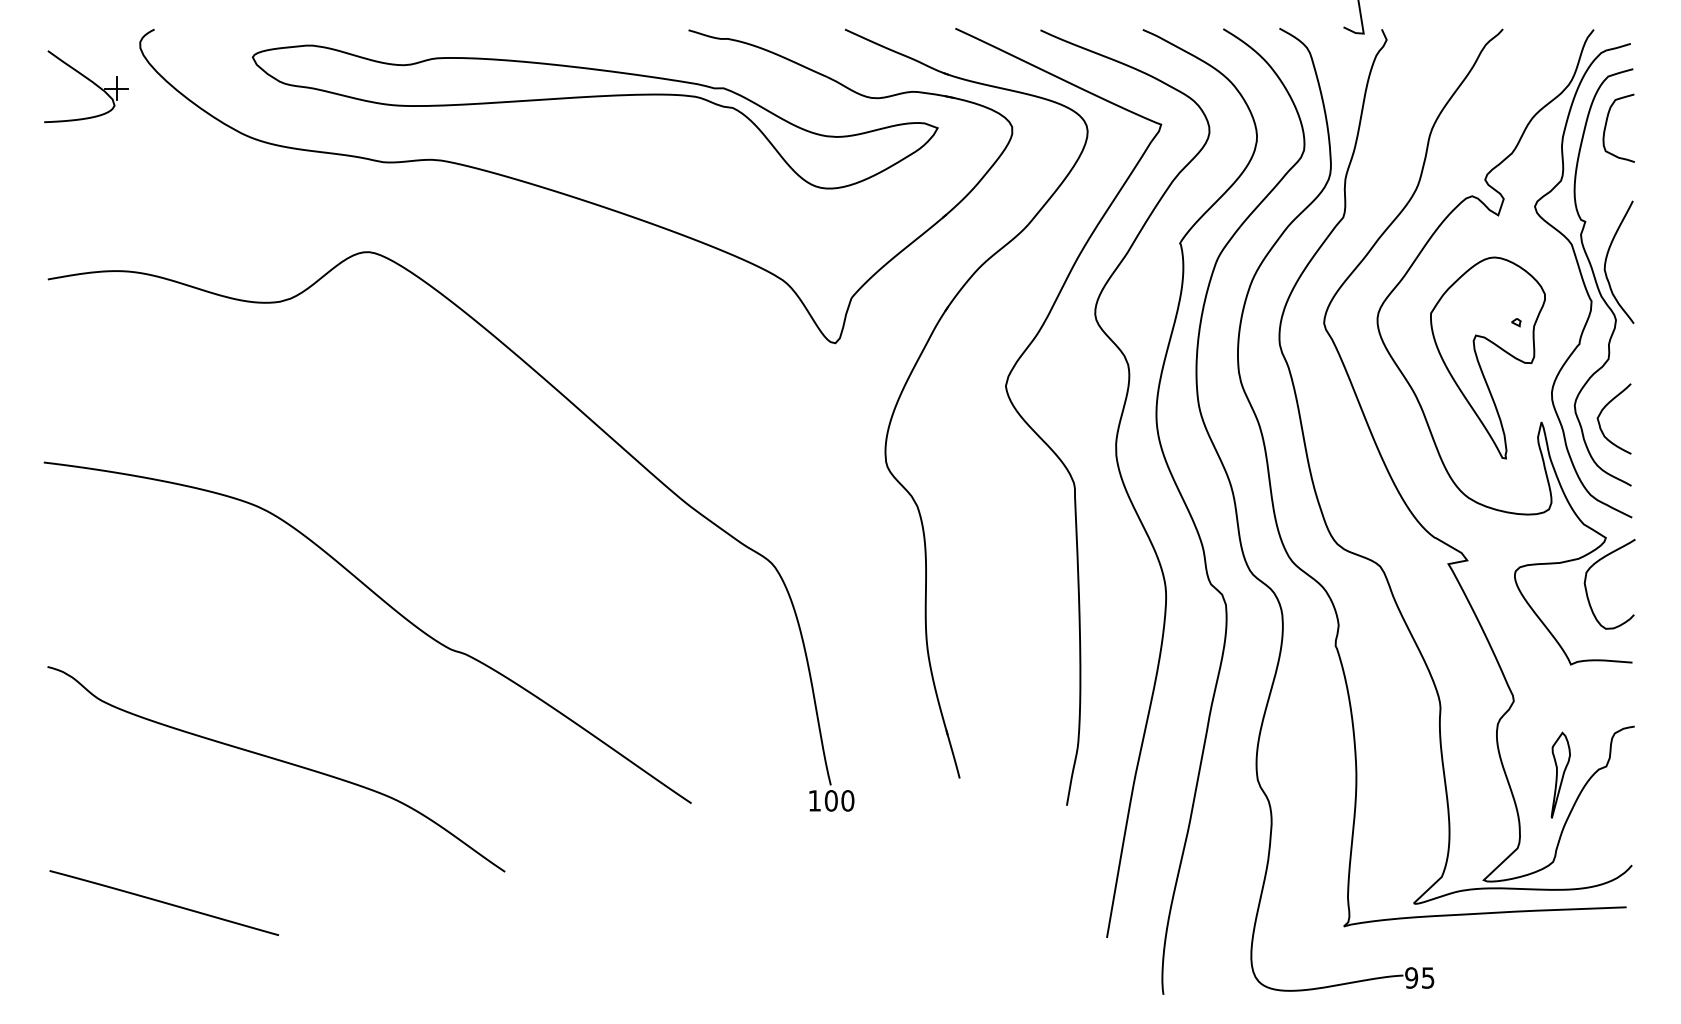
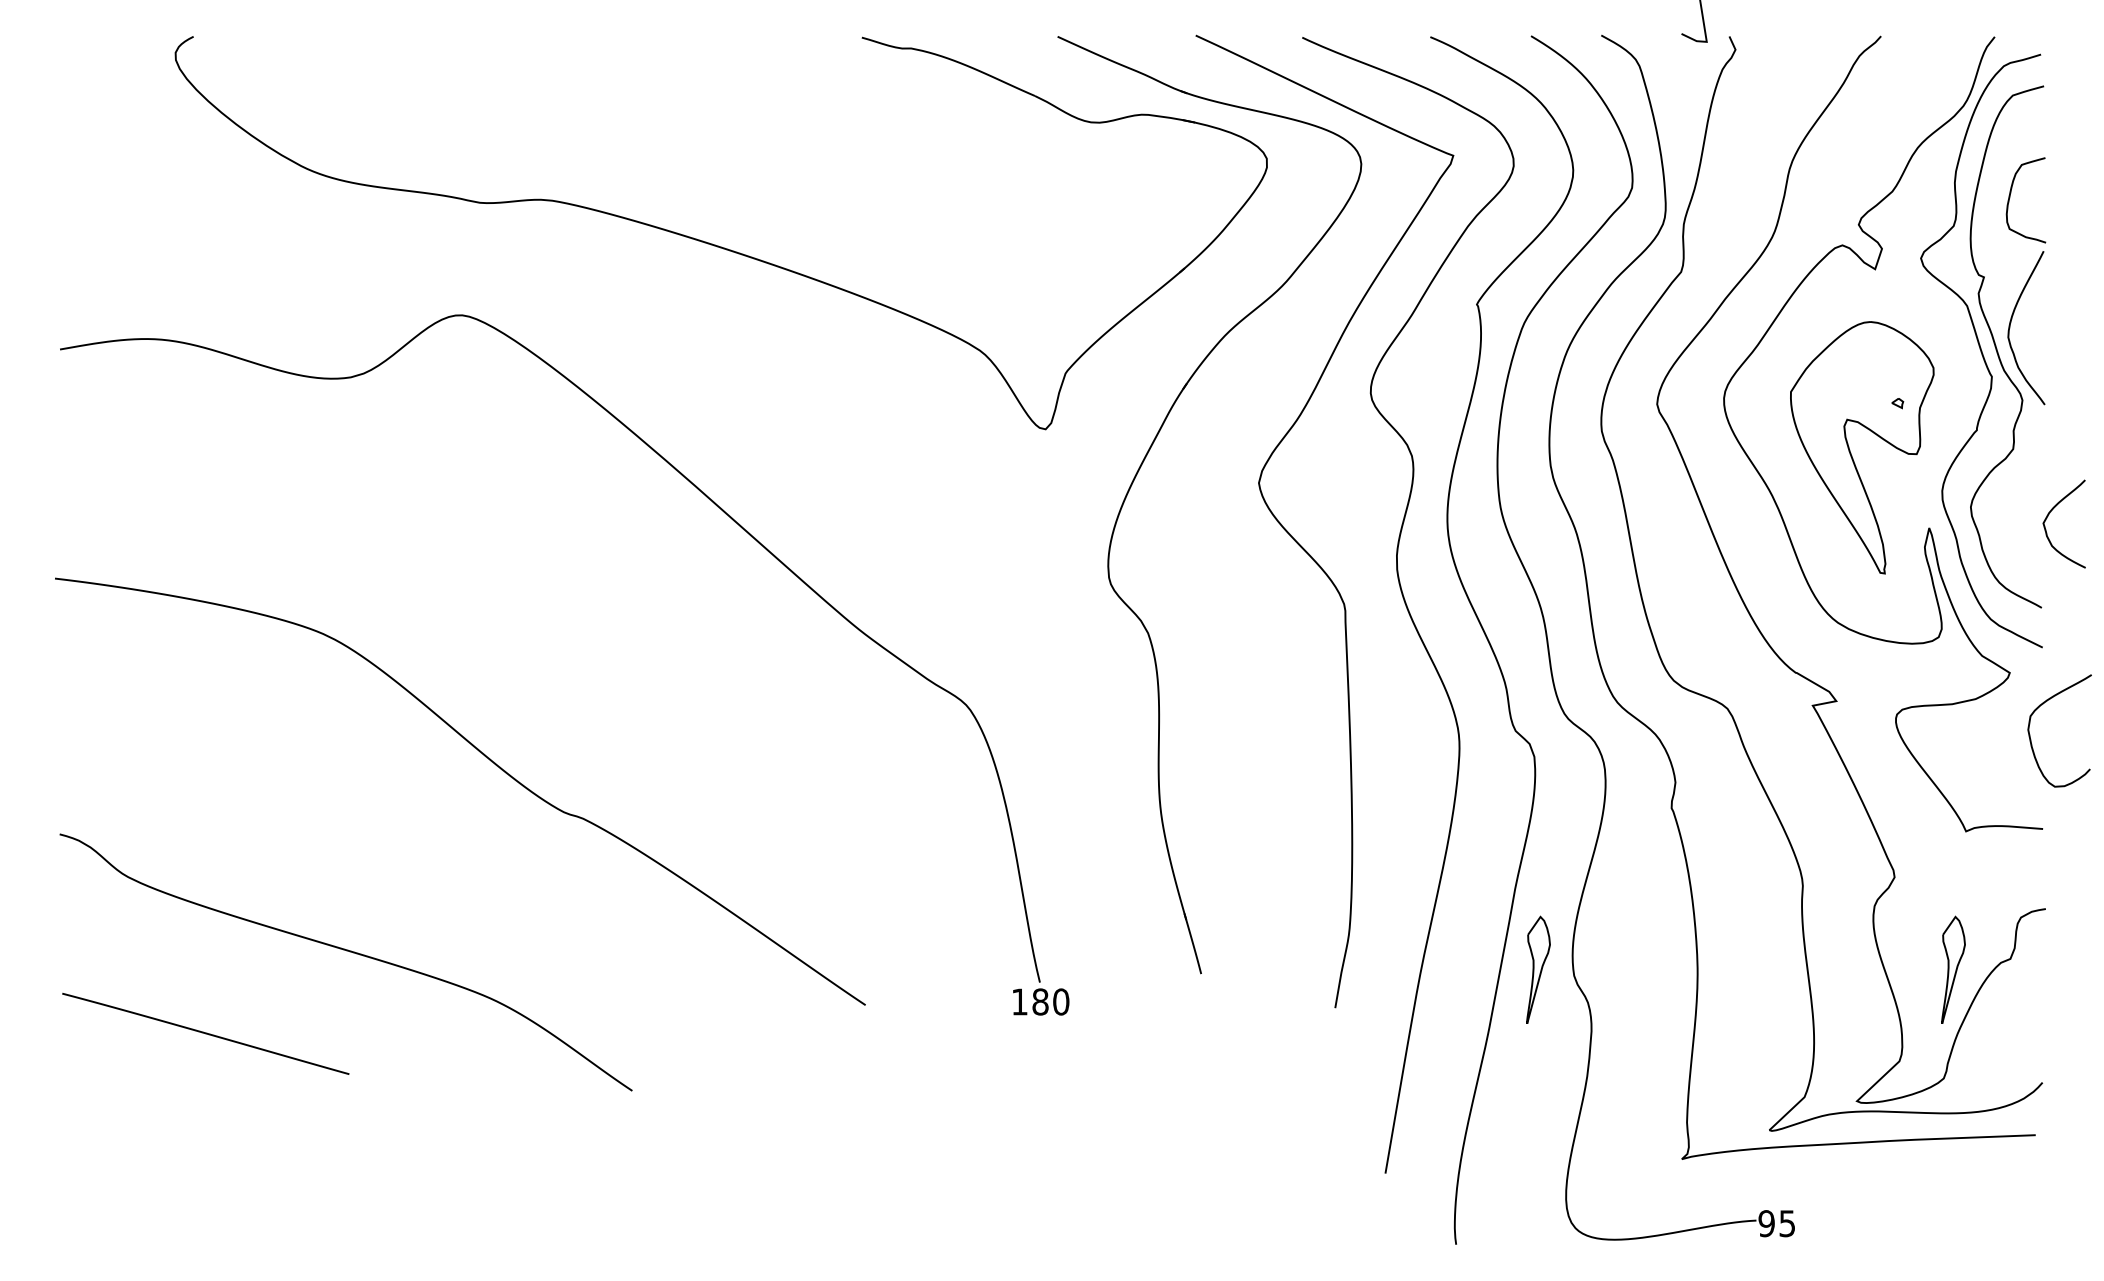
part: (89, 81) -> (112, 101), removed
part: (594, 97) -> (744, 121), removed
curve: (1606, 126) -> (2010, 197), moved
curve: (1603, 410) -> (2050, 513), moved
curve: (1586, 587) -> (2030, 734), moved
part: (1229, 774) -> (1538, 969), added
text: (831, 800) -> (1040, 1001), 100 -> 180
line: (164, 902) -> (205, 1033), moved

